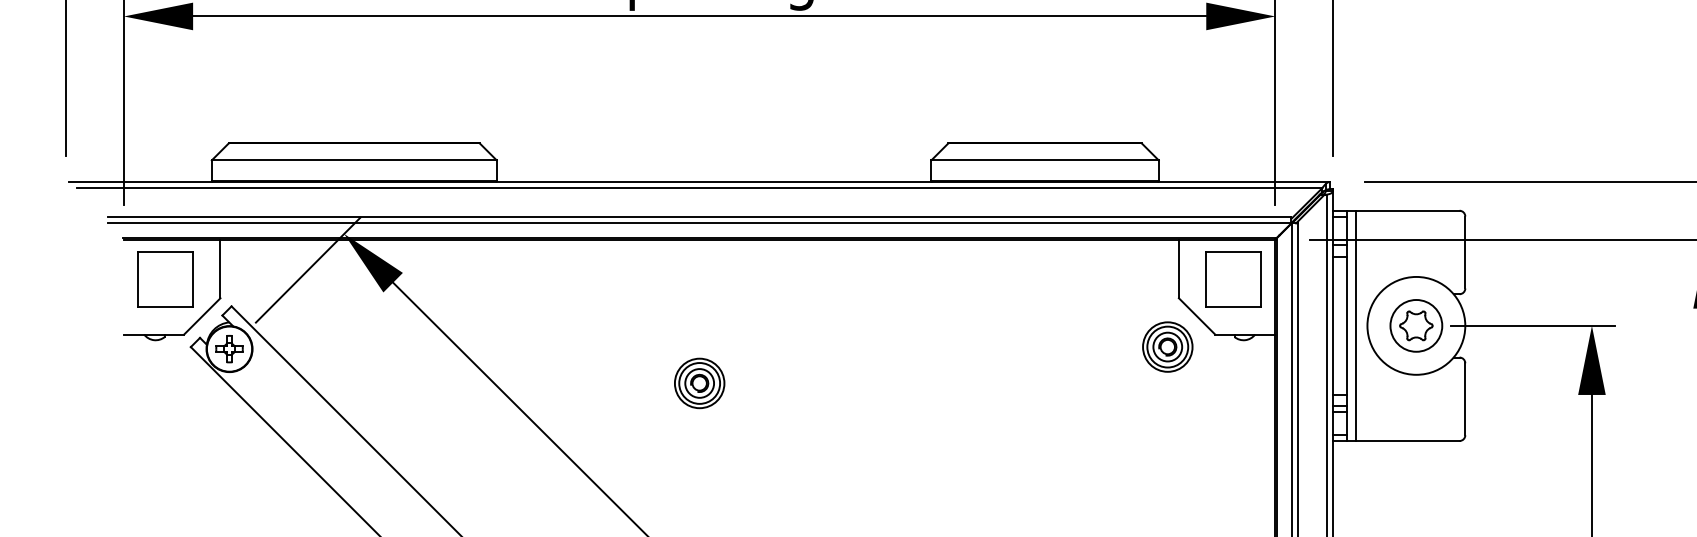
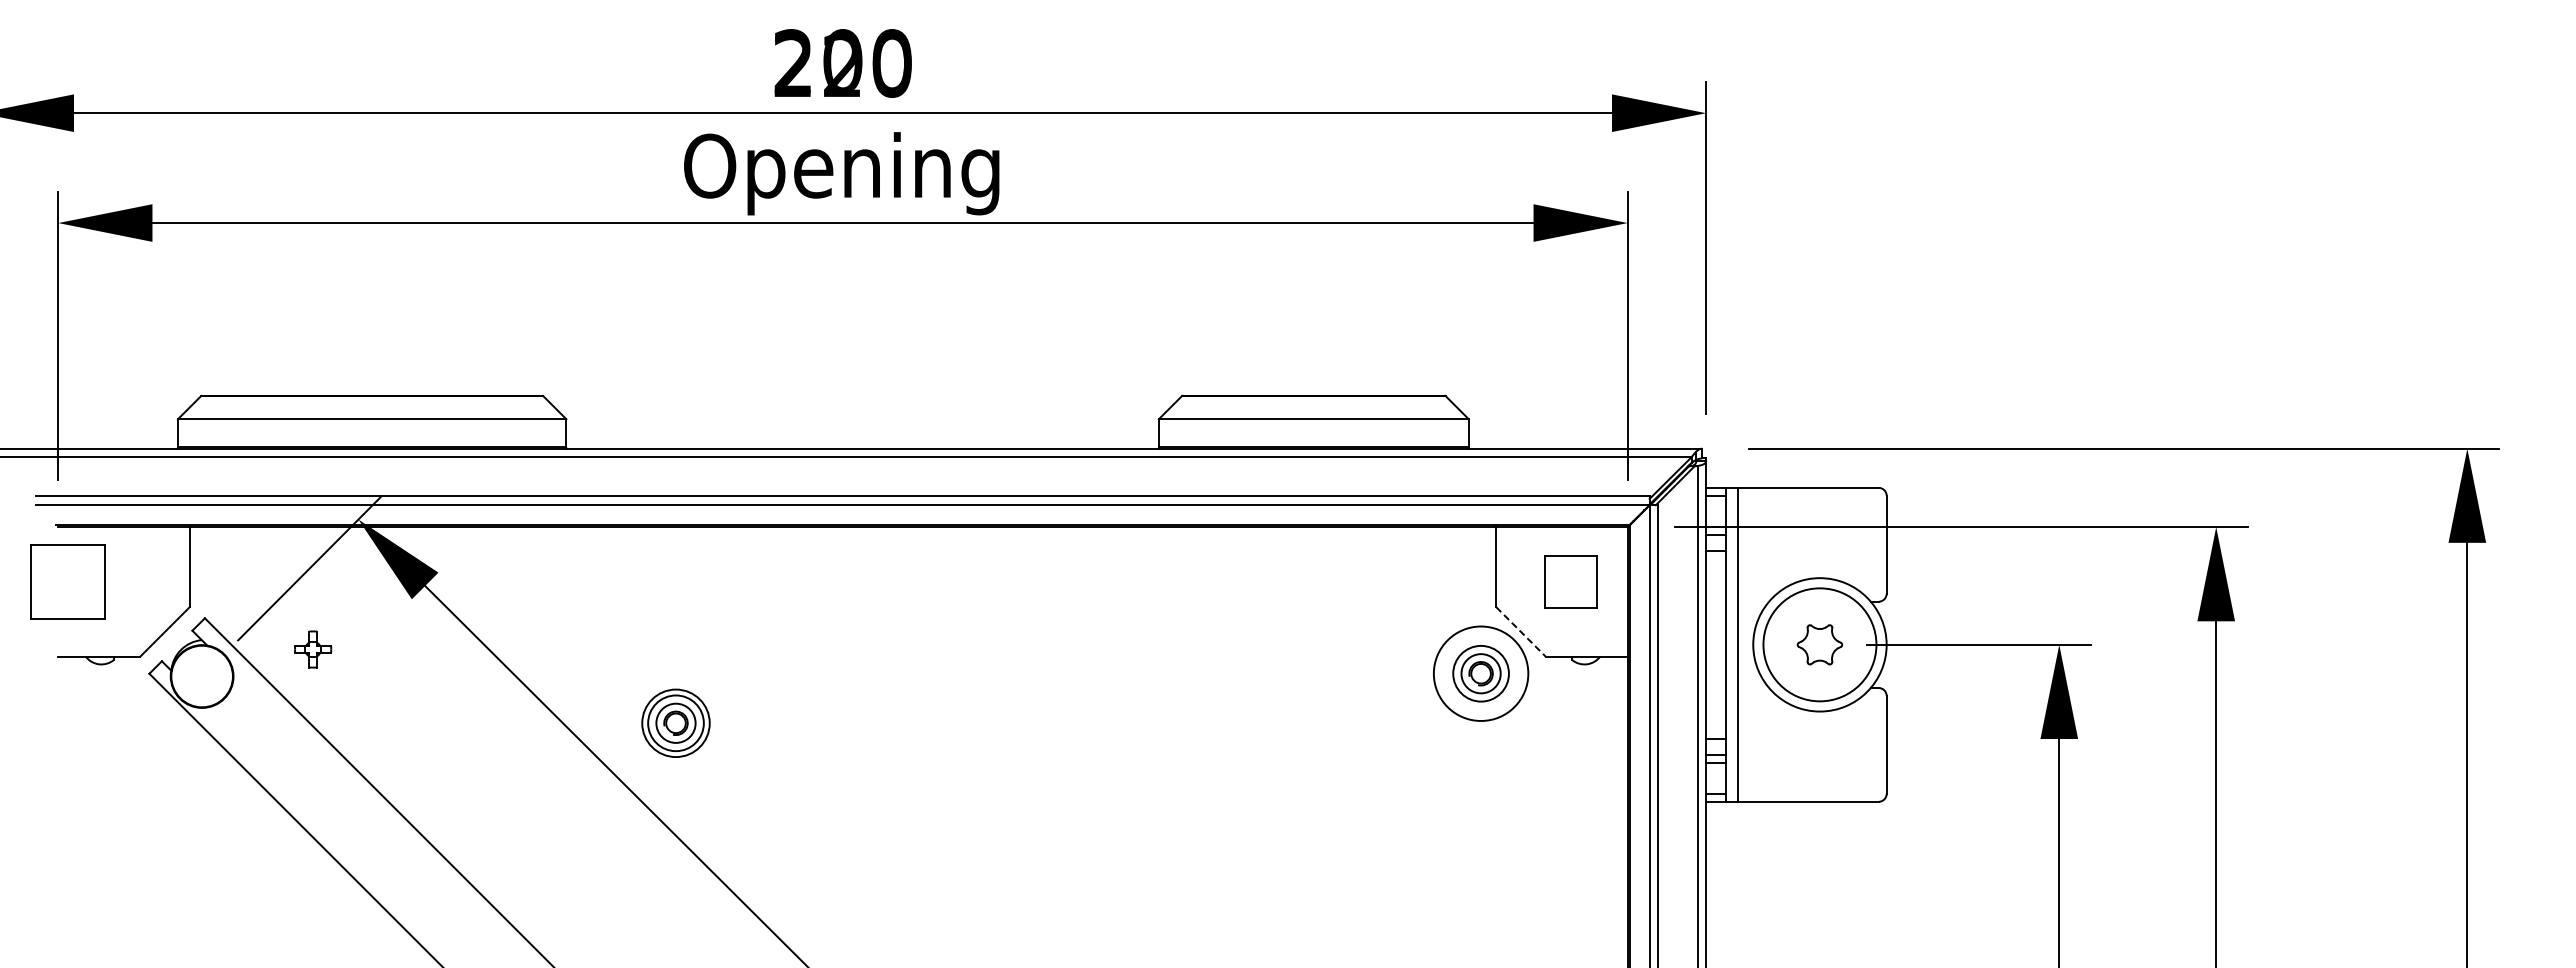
part: (165, 279) -> (67, 581), moved
part: (1233, 279) -> (1570, 581), size x0.7
line: (1196, 316) -> (1520, 631), solid -> dashed
circle: (1416, 325) -> (1819, 644), size x1.6
circle: (1167, 346) -> (1480, 673), size x1.4
part: (229, 349) -> (313, 649), moved
part: (699, 382) -> (675, 722), moved

